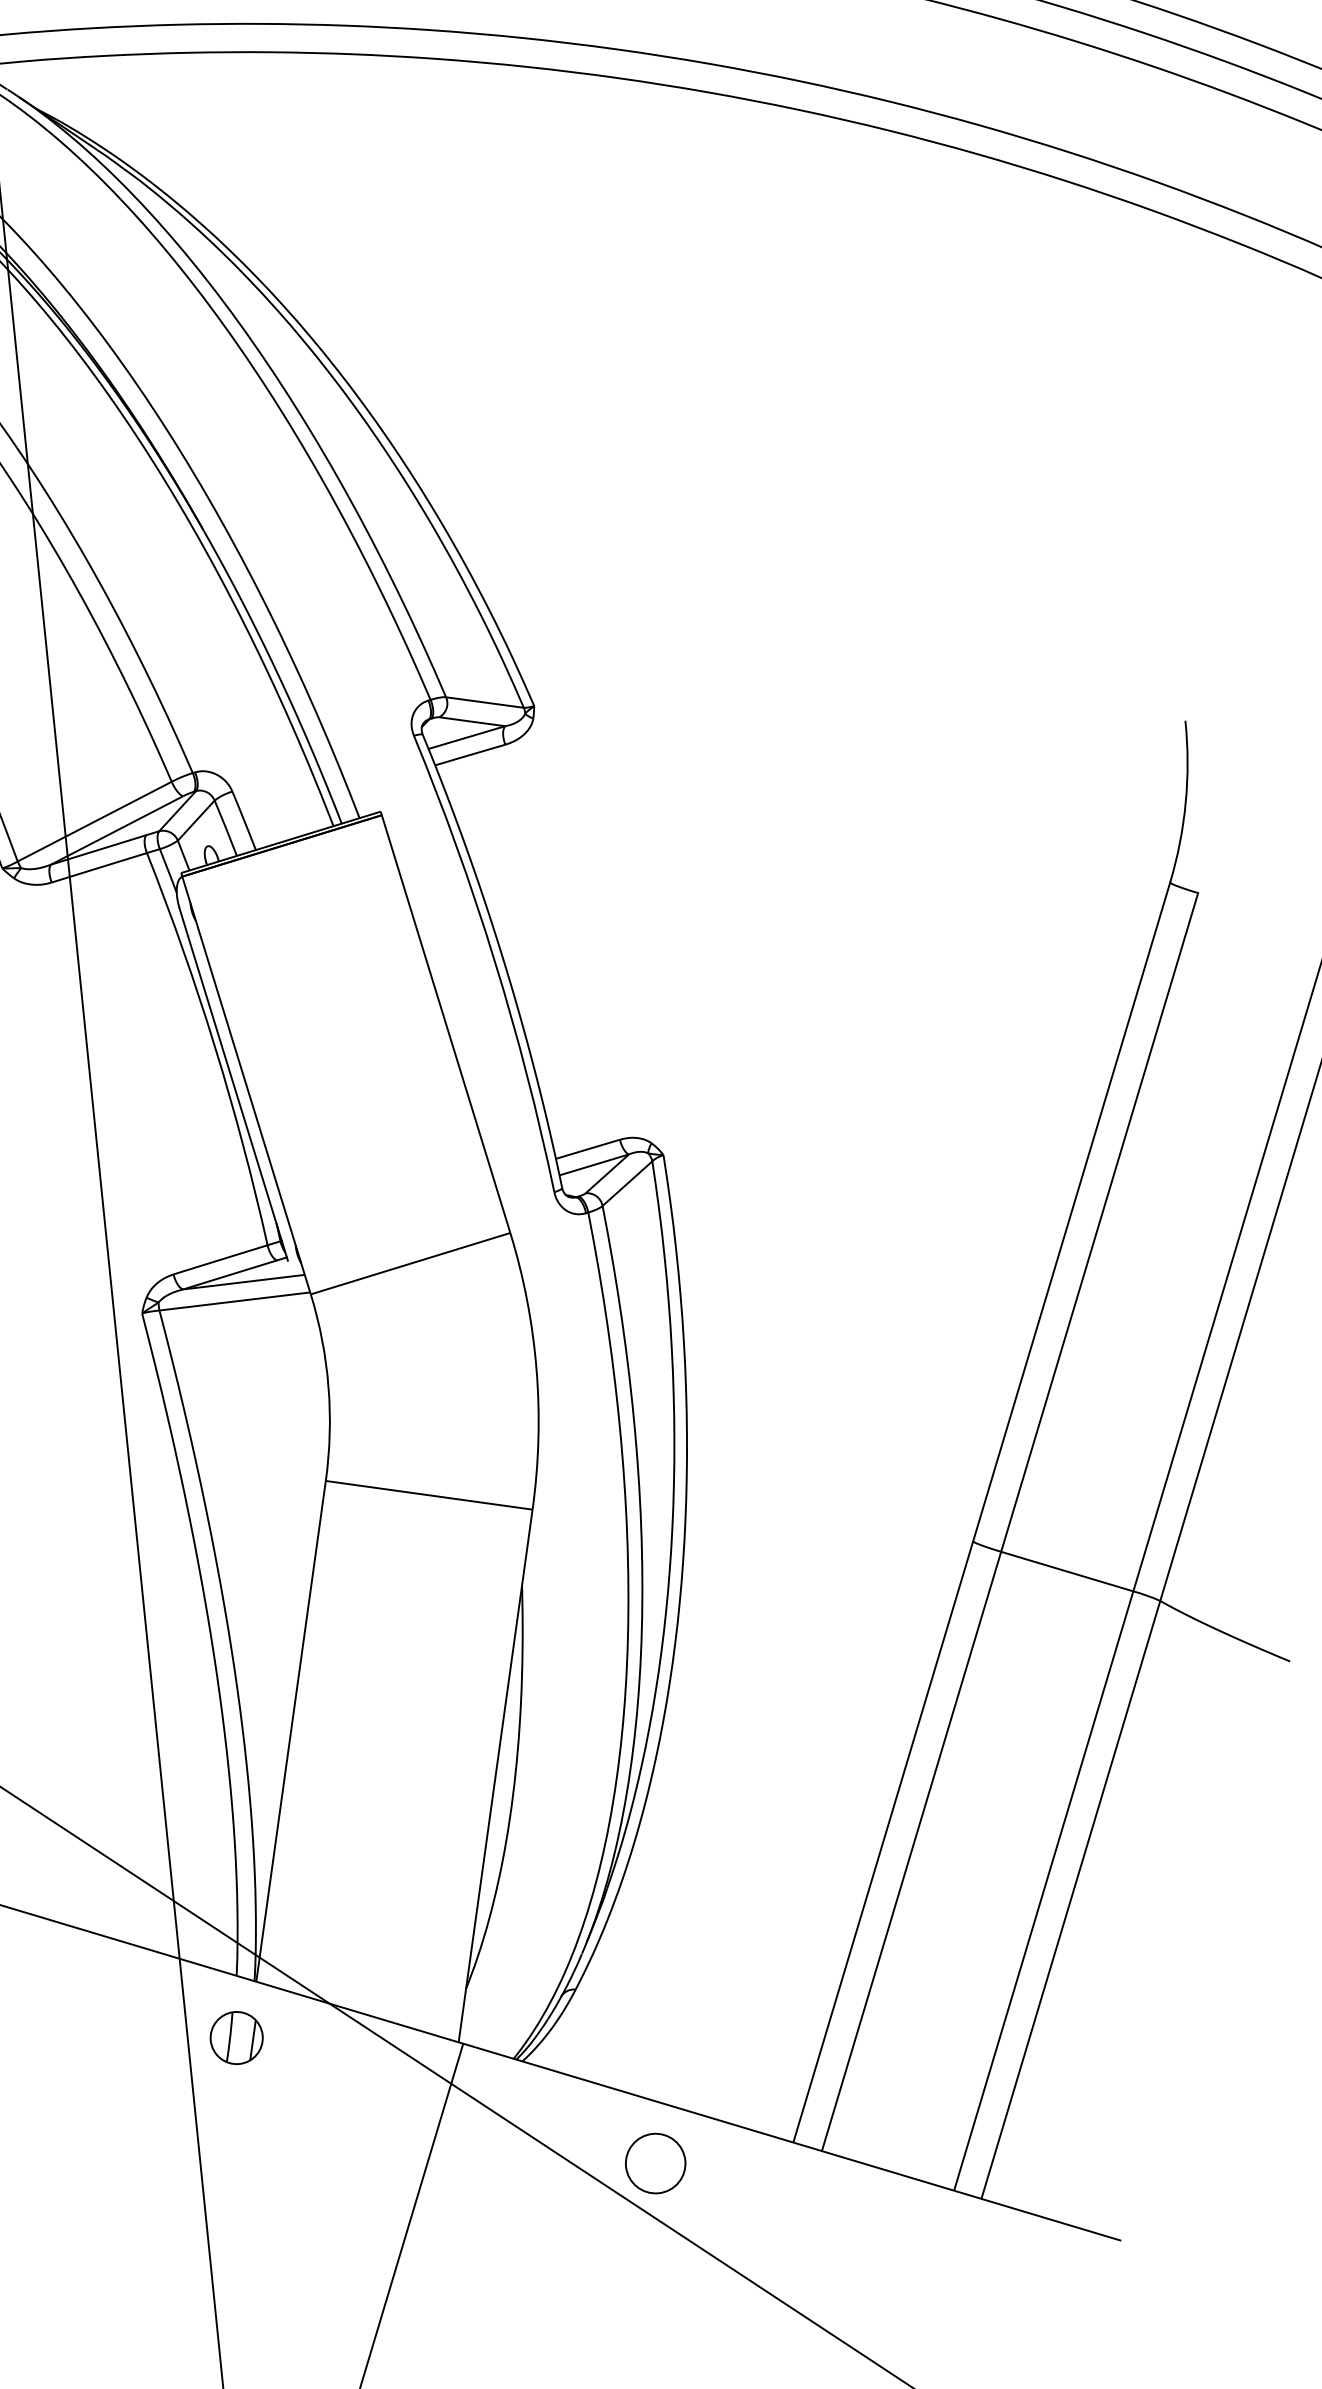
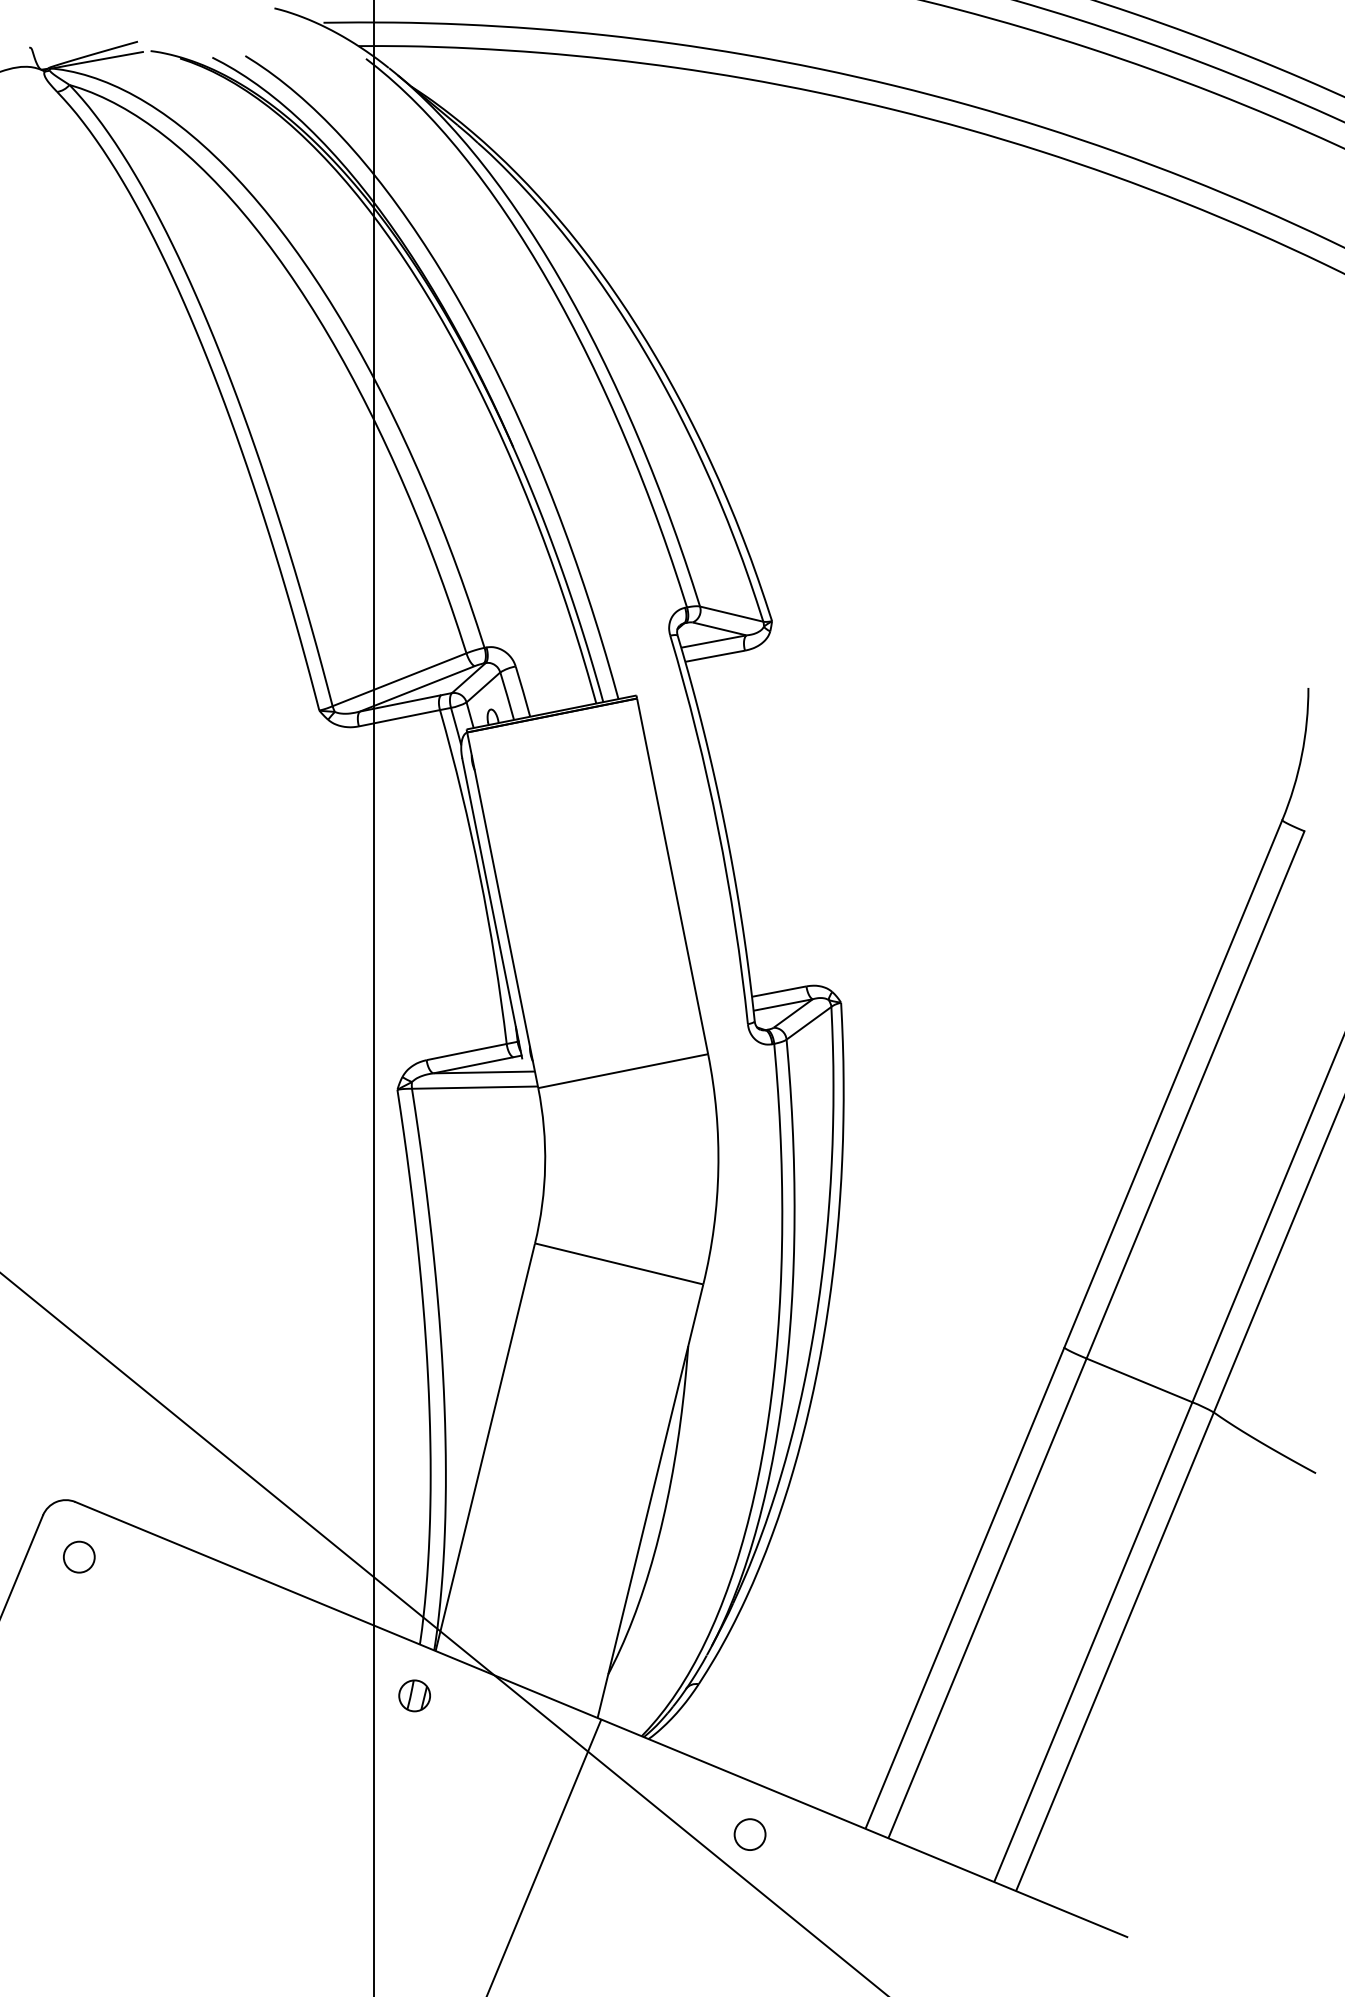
part: (236, 2037) -> (414, 1695), size x0.71
circle: (654, 2163) -> (749, 1834), size x0.62

